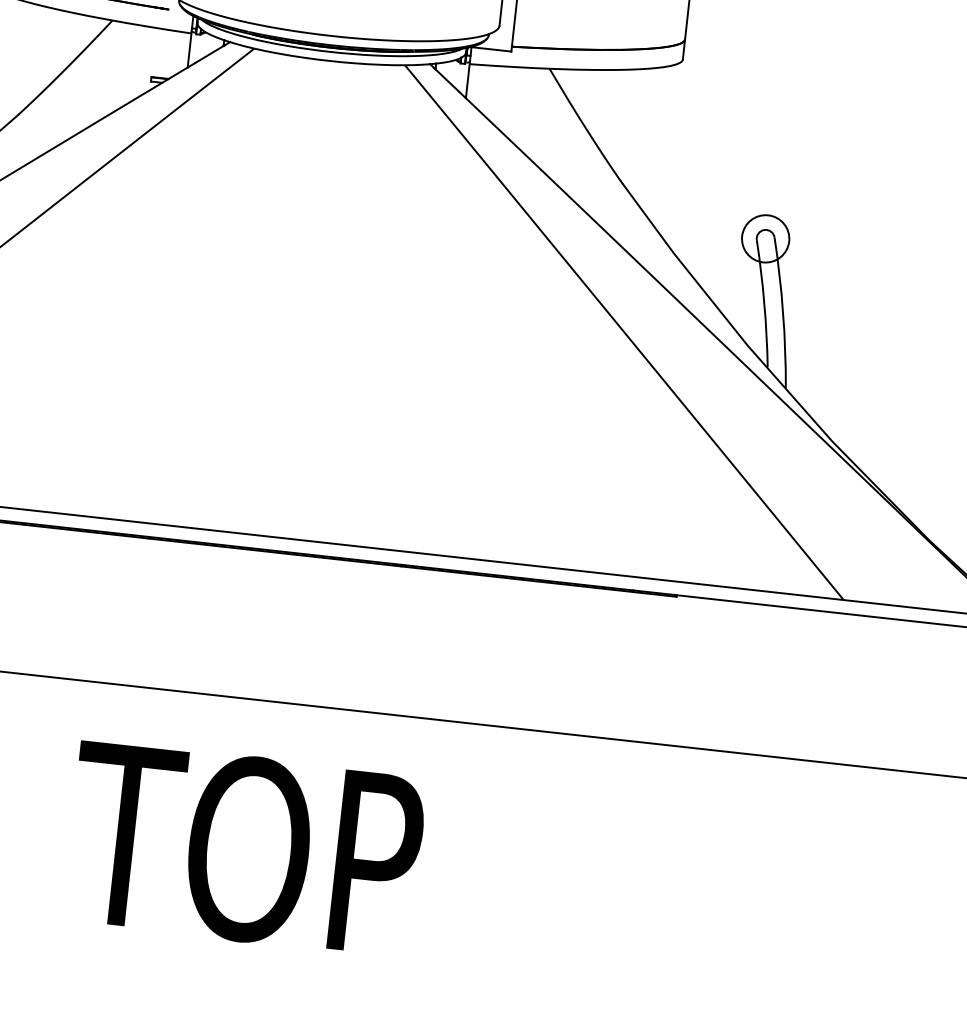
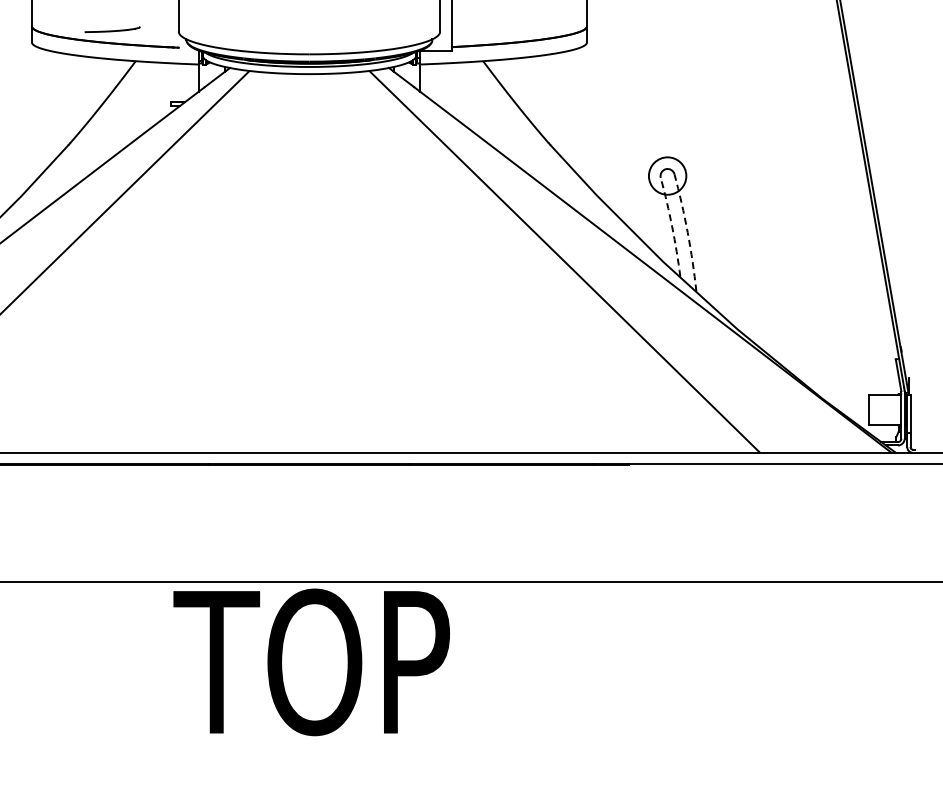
arc: (764, 302) -> (672, 226), solid -> dashed
arc: (782, 312) -> (687, 232), solid -> dashed
text: (244, 849) -> (311, 662), moved

